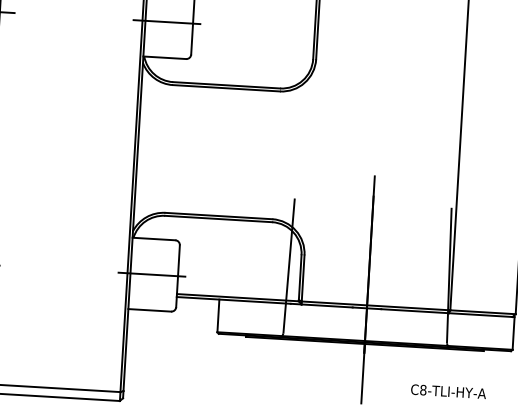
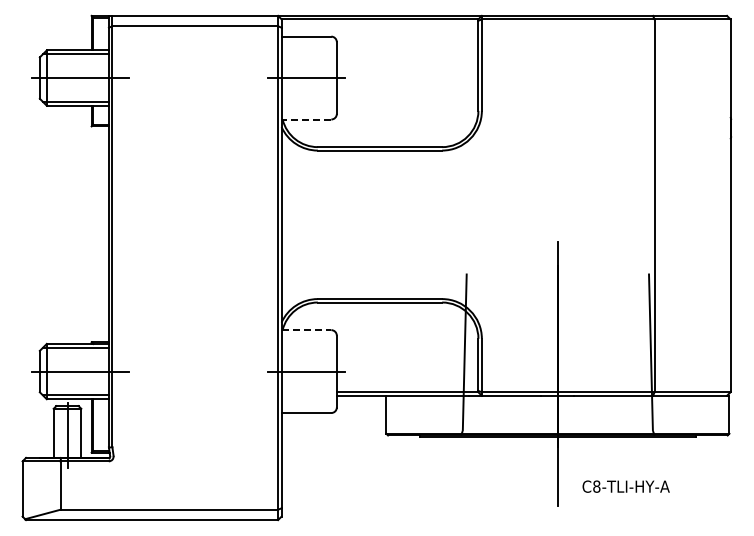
line: (164, 57) -> (306, 119), solid -> dashed
line: (154, 239) -> (306, 330), solid -> dashed
text: (448, 391) -> (625, 486), moved

